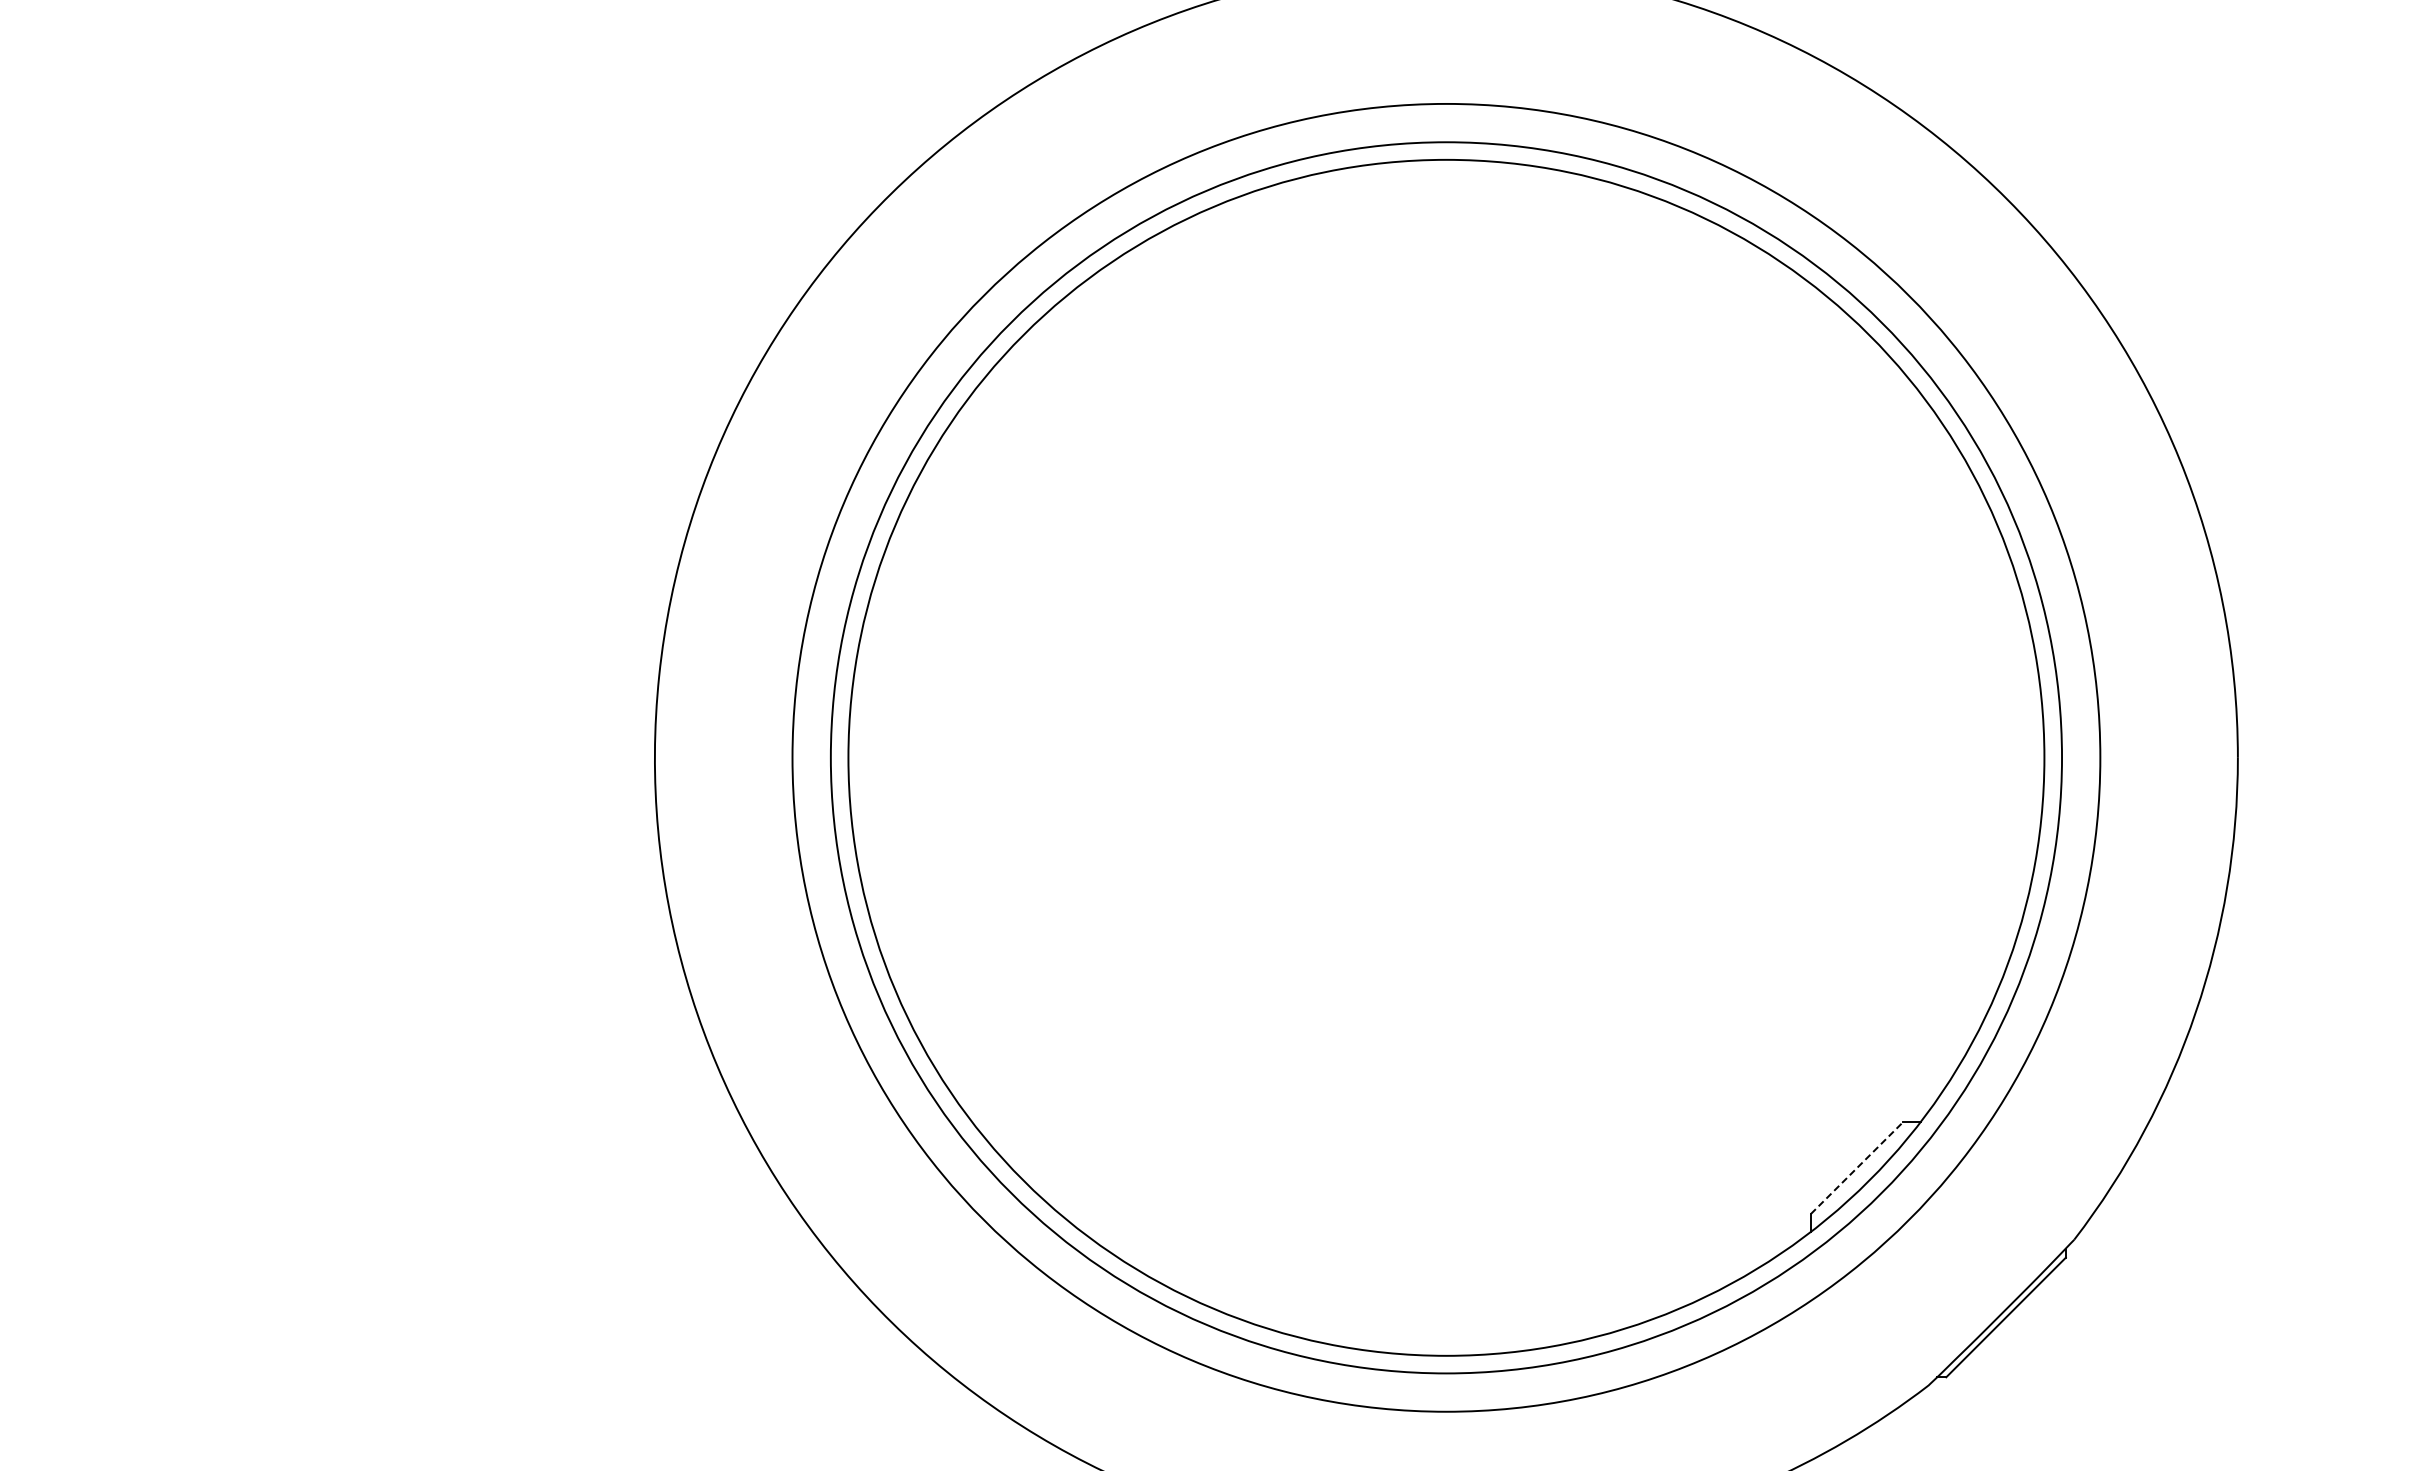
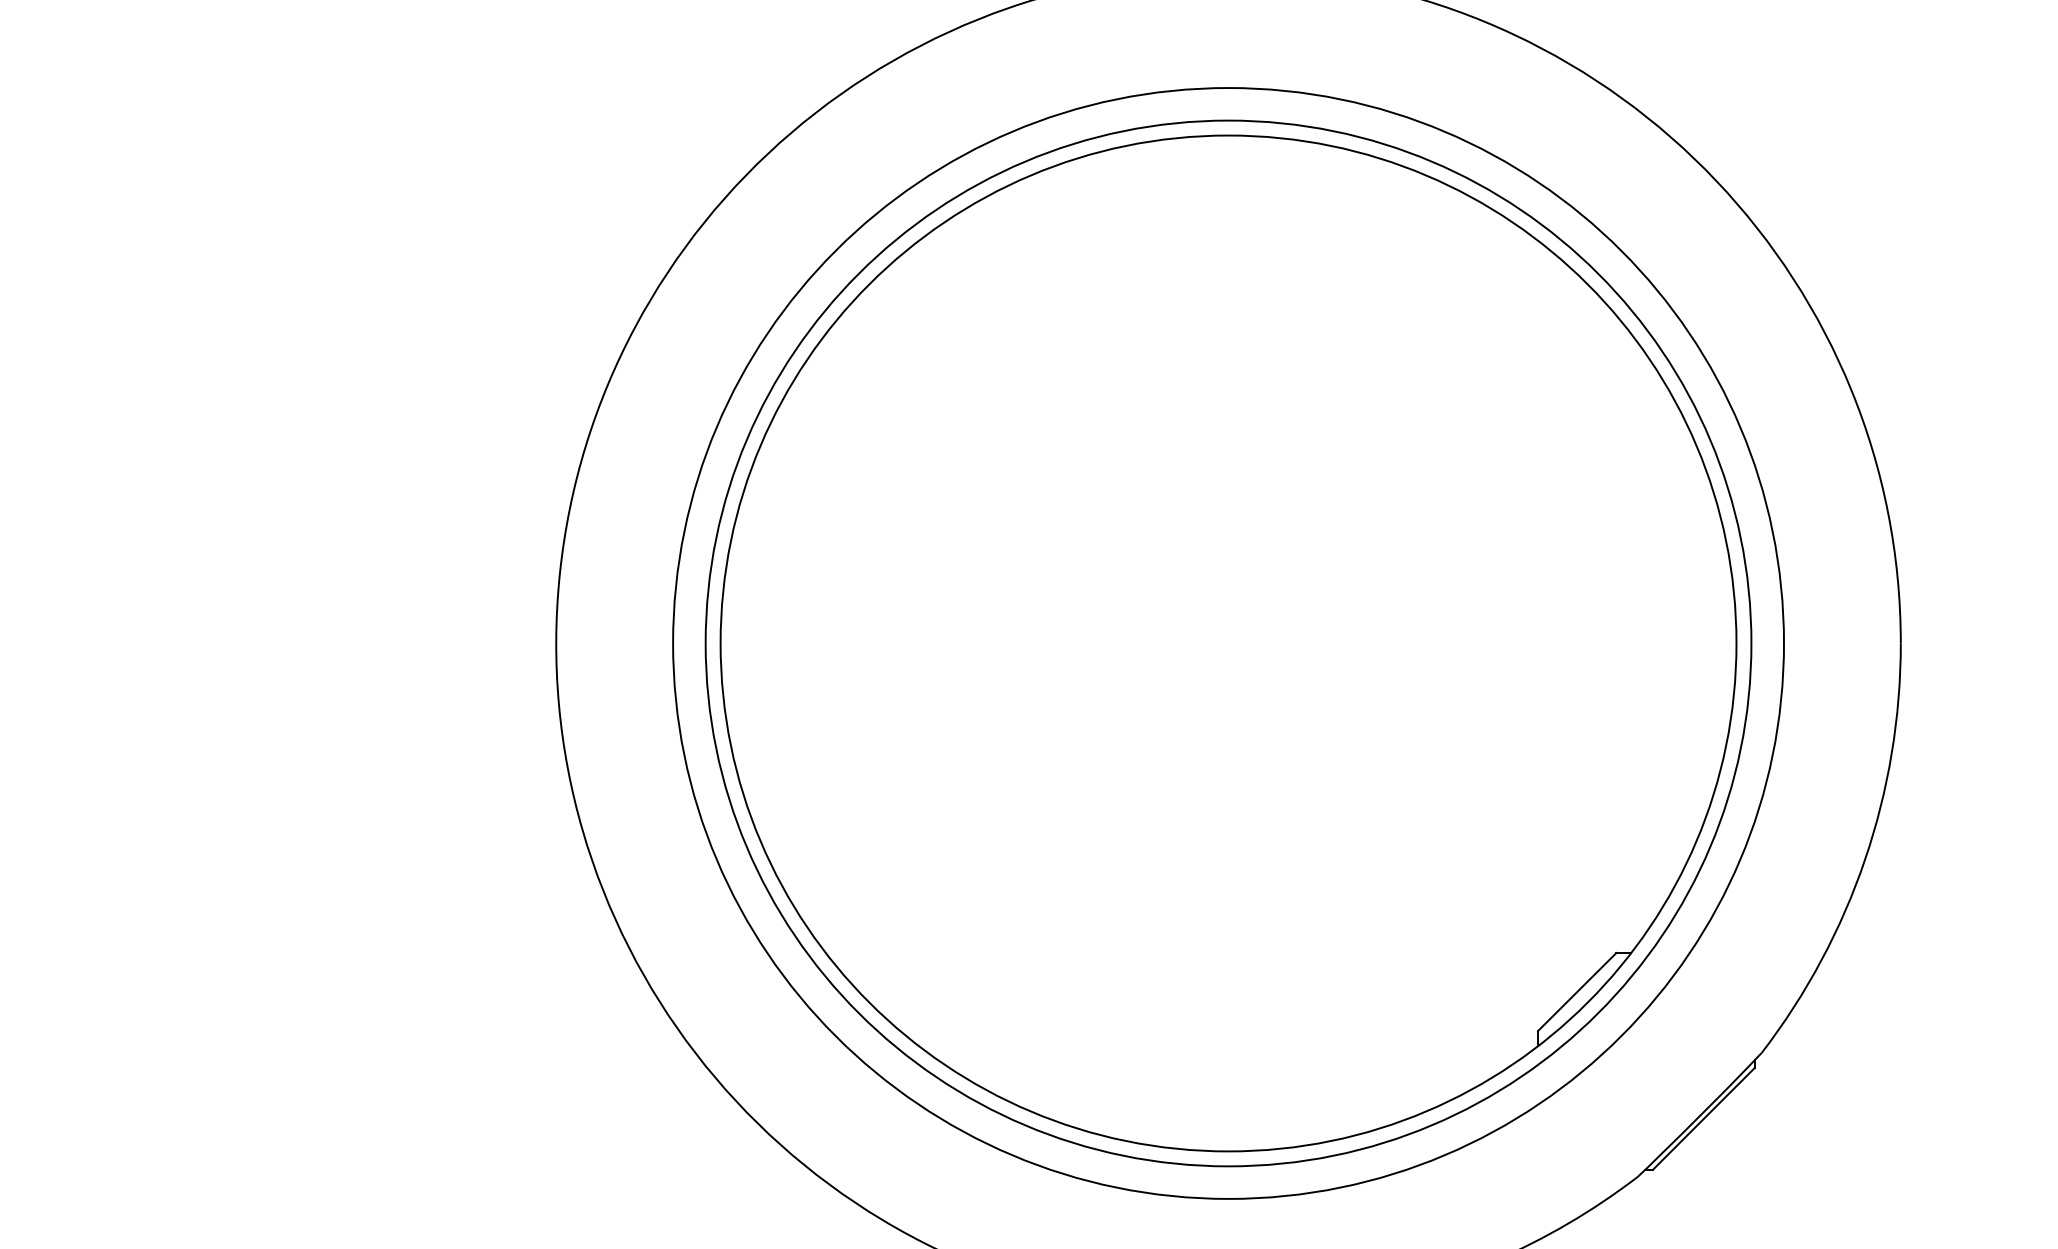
line: (1857, 1167) -> (1577, 991), dashed -> solid

